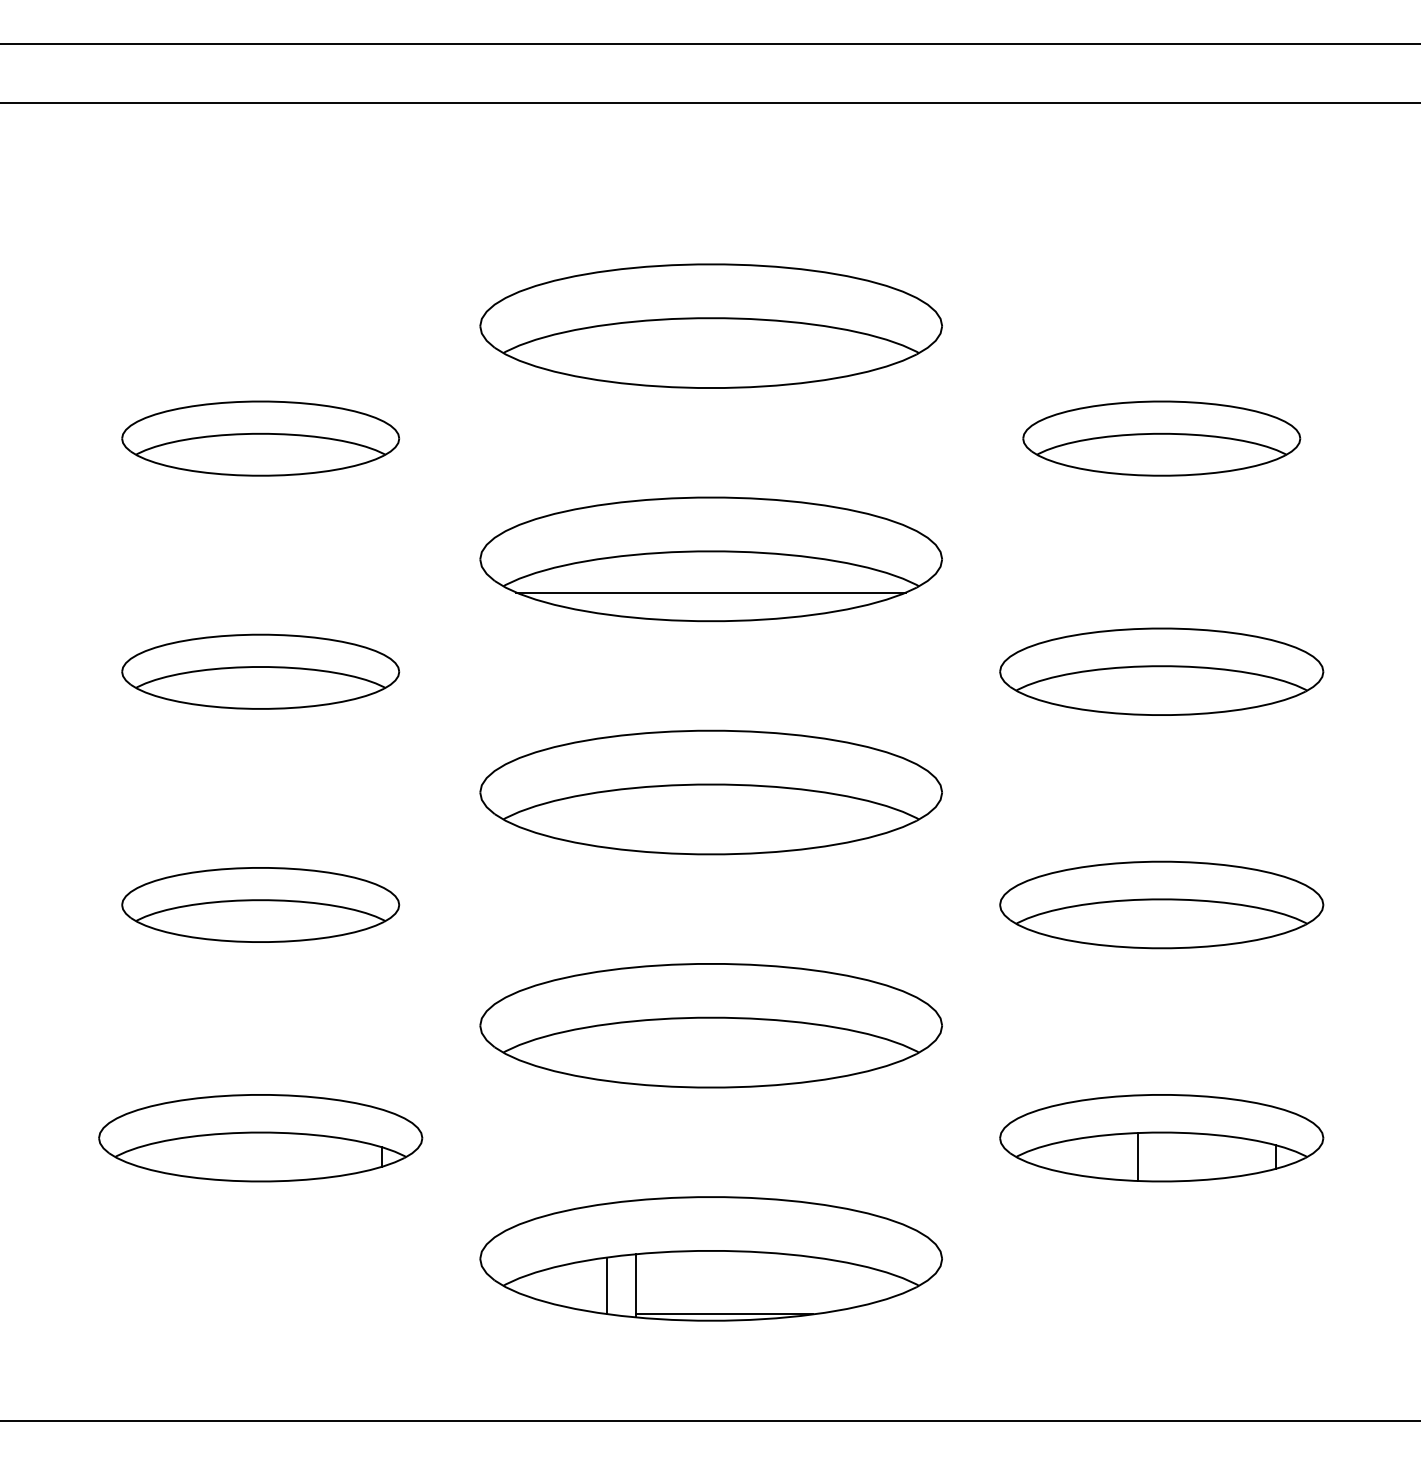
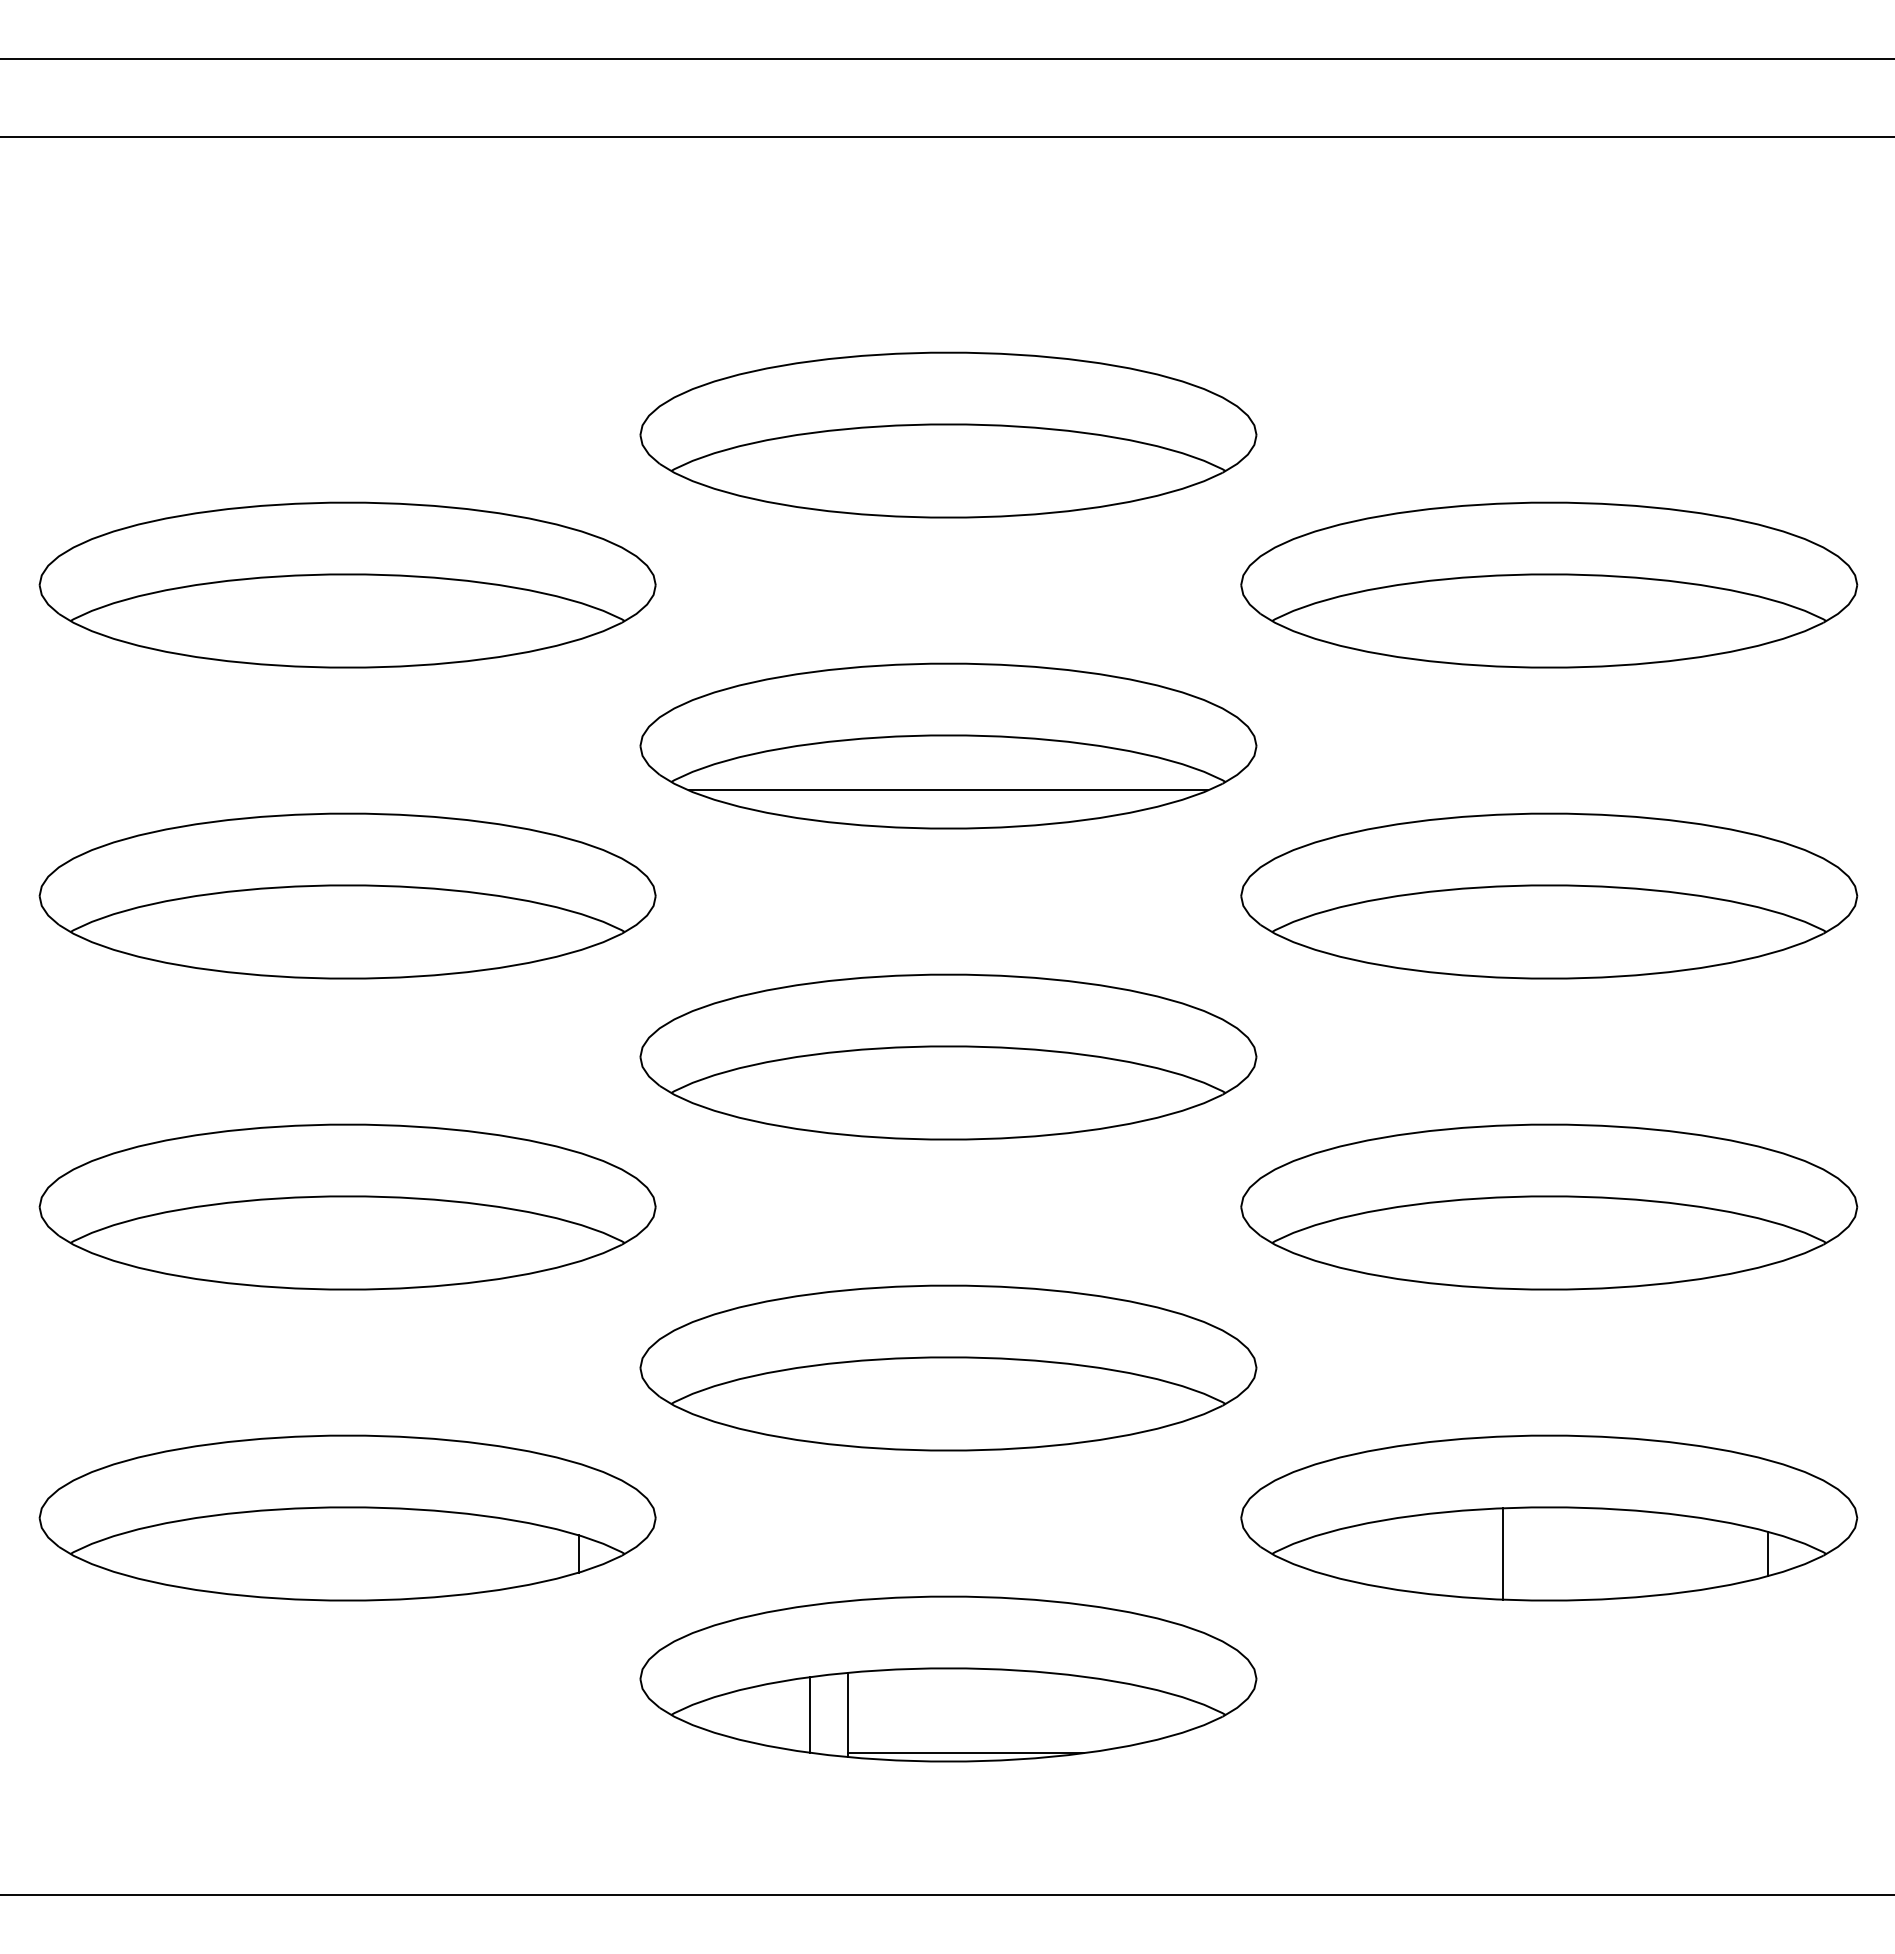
part: (260, 438) -> (347, 584), size x1.67
part: (1161, 438) -> (1549, 584), size x1.67
part: (260, 671) -> (347, 895), size x1.67
part: (1161, 671) -> (1549, 895), size x1.43
part: (260, 904) -> (347, 1206), size x1.67
part: (1161, 904) -> (1549, 1206), size x1.43
part: (260, 1137) -> (347, 1517), size x1.43
part: (1161, 1137) -> (1549, 1517), size x1.43

